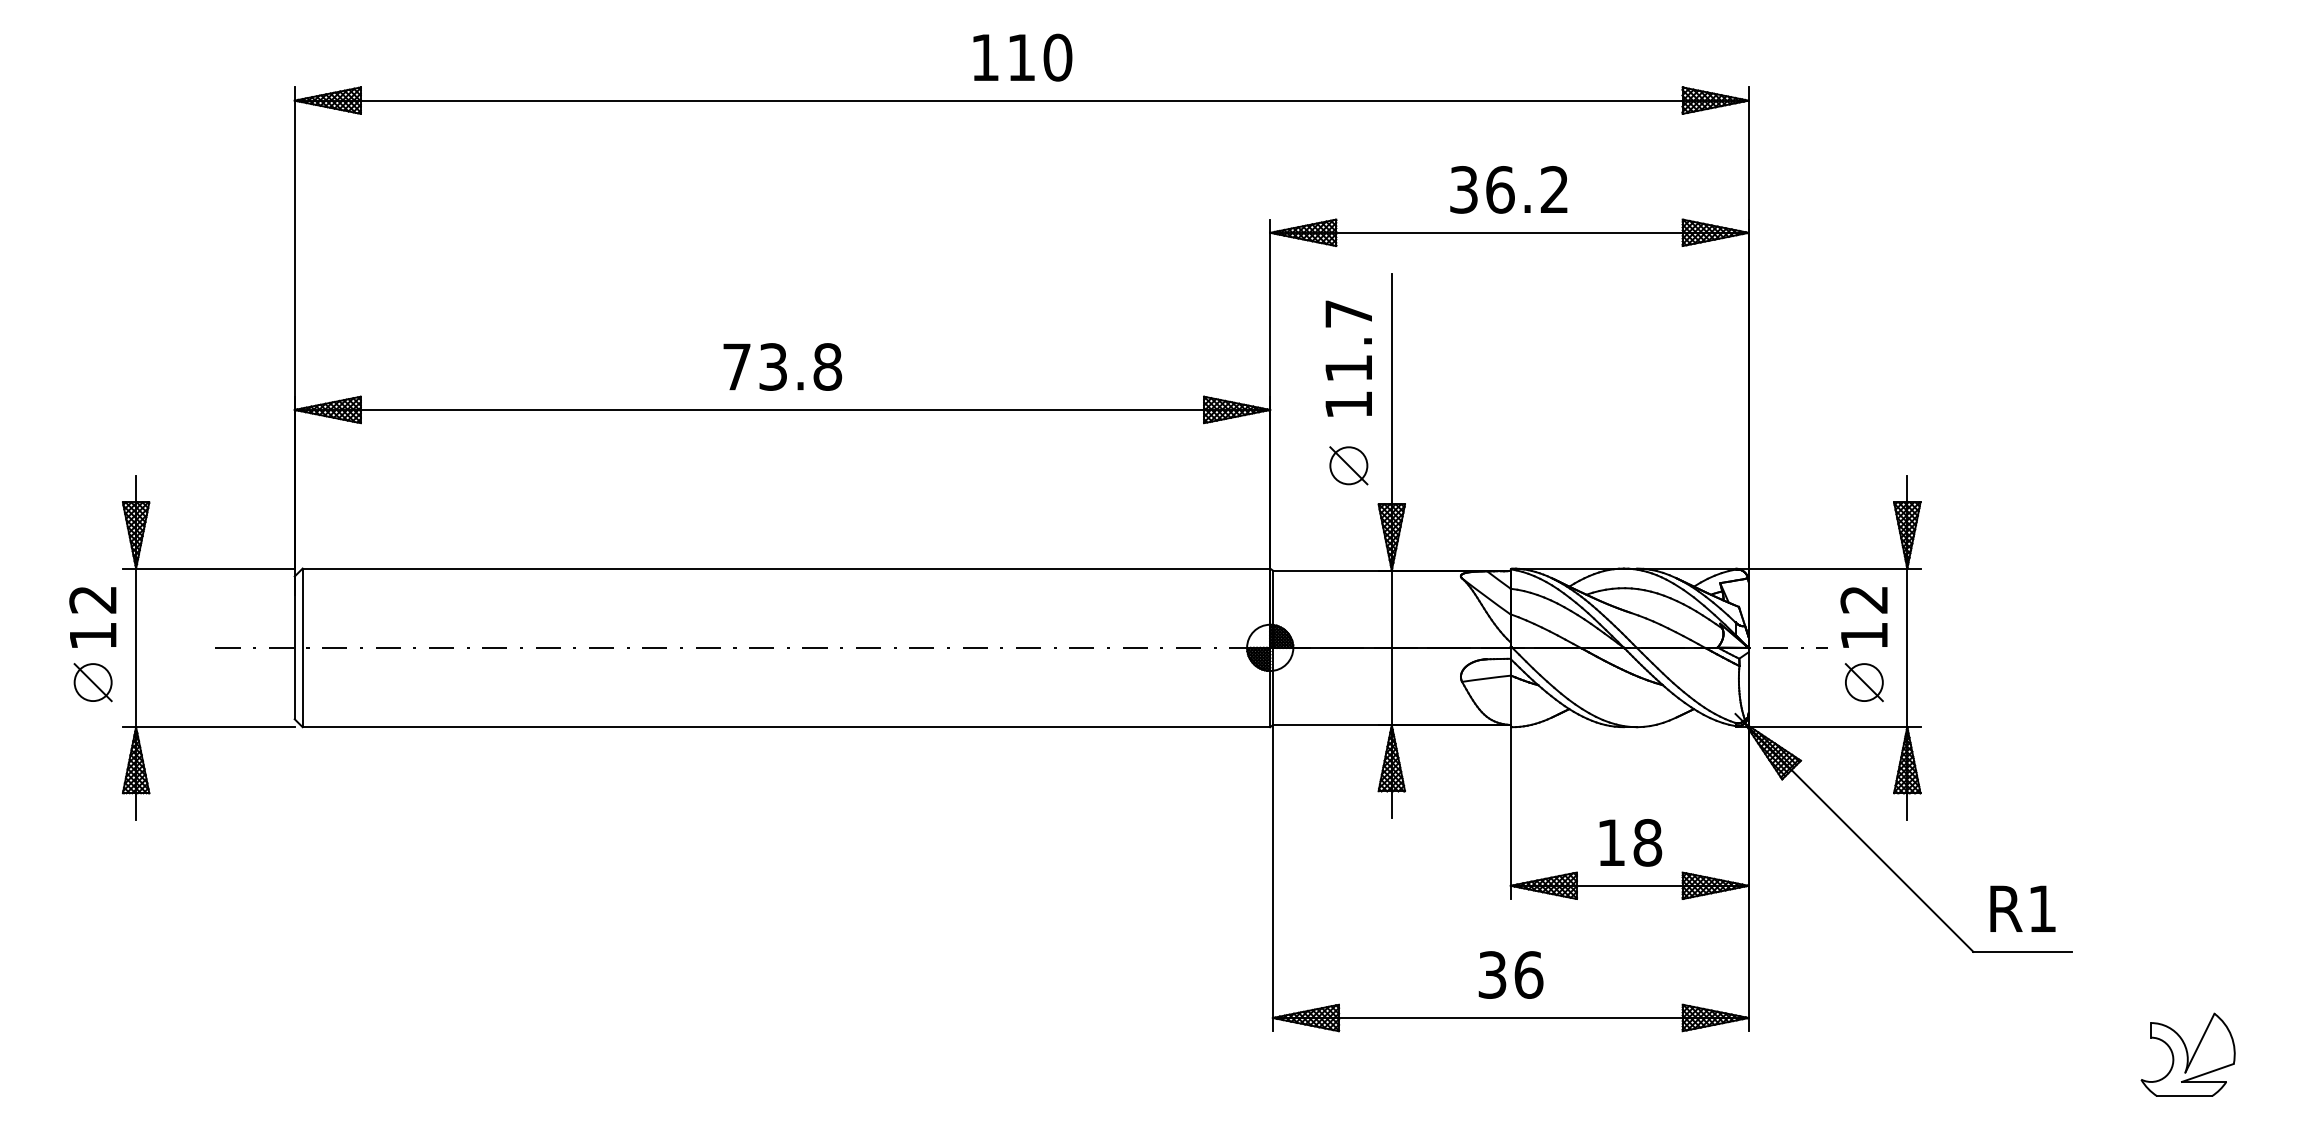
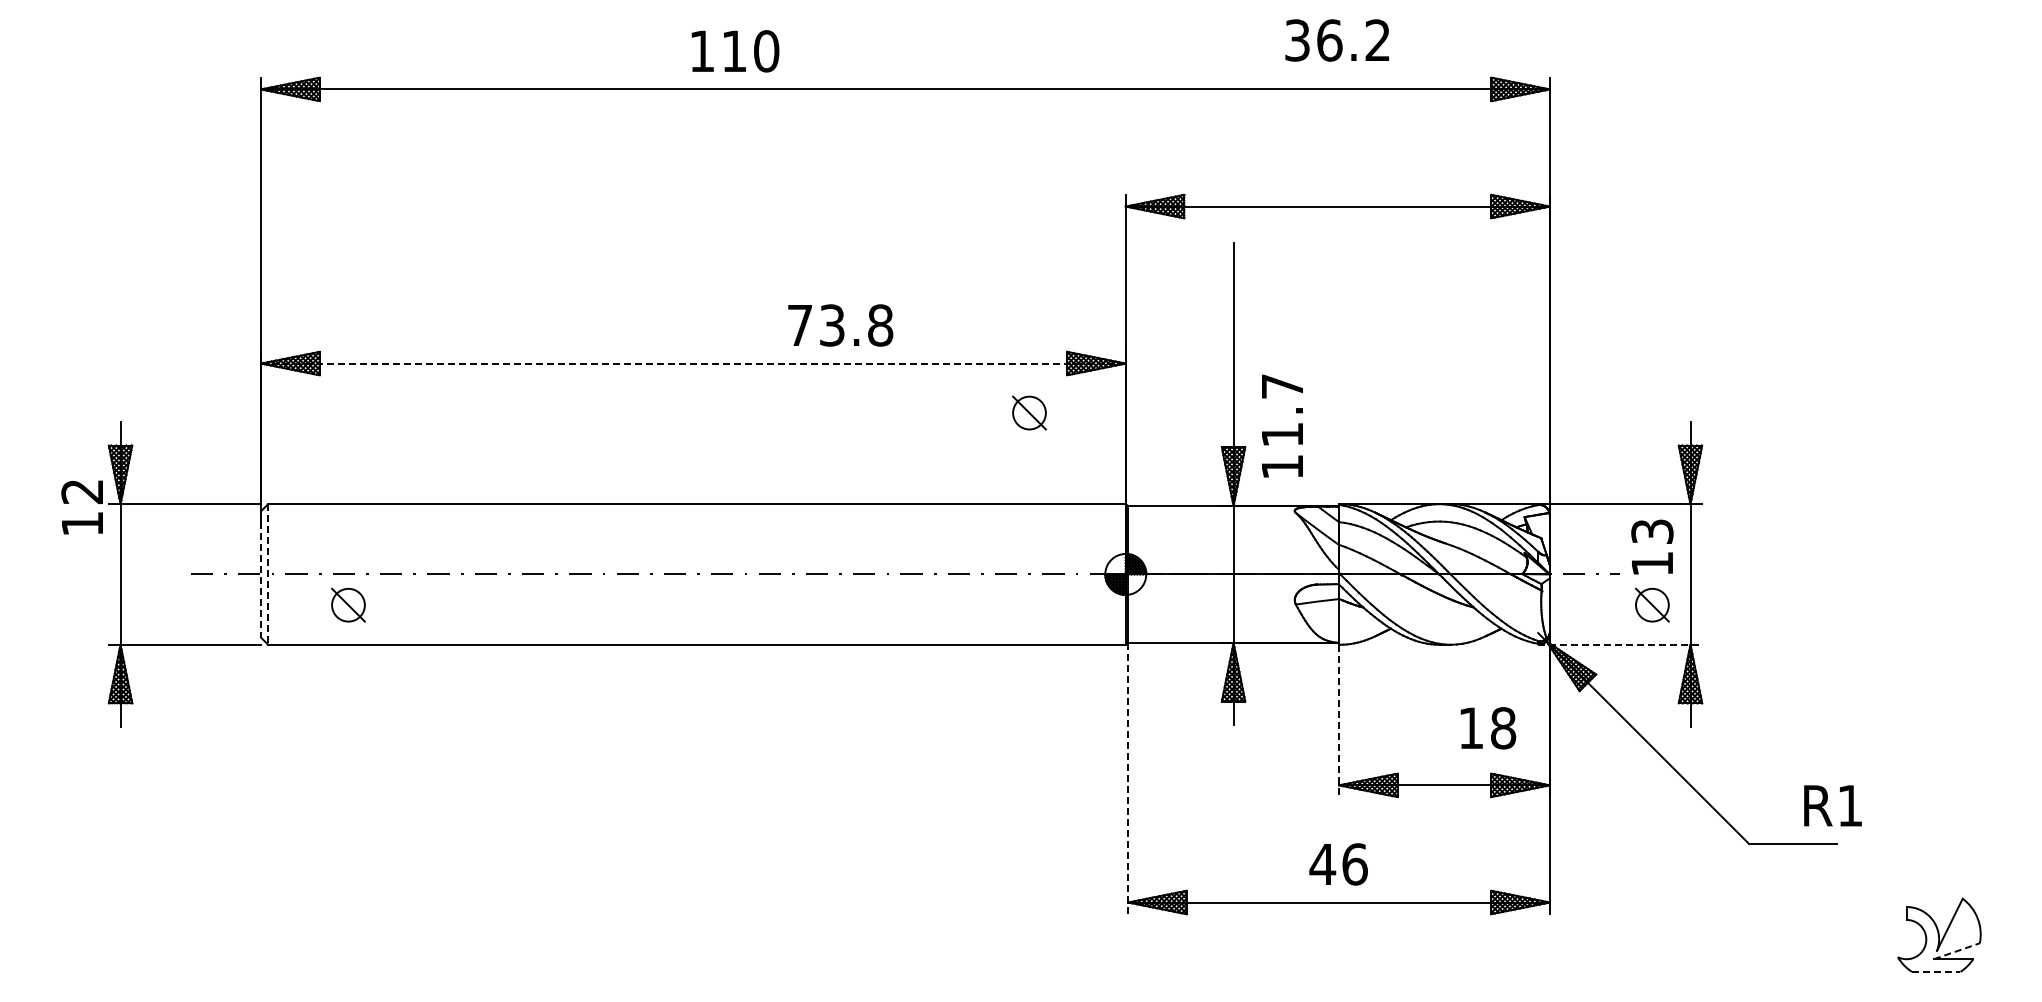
text: (1022, 57) -> (735, 51), moved
text: (1509, 189) -> (1337, 40), moved
text: (1348, 357) -> (1282, 425), moved
text: (782, 367) -> (840, 325), moved
line: (782, 409) -> (693, 363), solid -> dashed
part: (1348, 465) -> (1029, 412), moved
text: (1864, 599) -> (1652, 531), 12 -> 13
text: (92, 617) -> (81, 507), moved
line: (295, 647) -> (261, 574), solid -> dashed
line: (303, 647) -> (268, 574), solid -> dashed
part: (93, 681) -> (348, 604), moved
line: (1828, 726) -> (1620, 644), solid -> dashed
line: (1511, 813) -> (1339, 721), solid -> dashed
text: (1630, 843) -> (1488, 728), moved
line: (1273, 878) -> (1128, 778), solid -> dashed
text: (2022, 908) -> (1832, 805), moved
text: (1492, 975) -> (1322, 864), 36 -> 46
line: (2208, 1073) -> (1957, 951), solid -> dashed
line: (2184, 1095) -> (1936, 971), solid -> dashed

